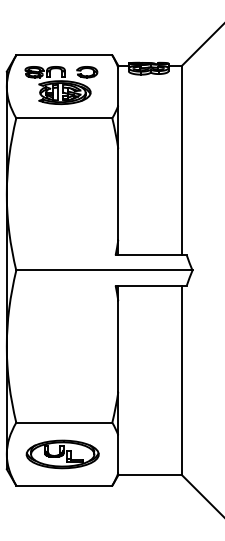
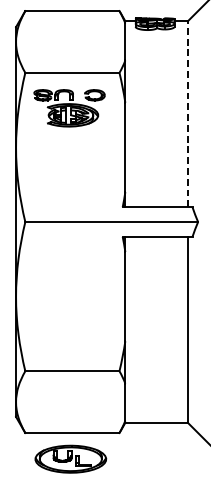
part: (61, 85) -> (69, 108), moved
line: (182, 160) -> (188, 114), solid -> dashed
part: (62, 454) -> (70, 459), moved

